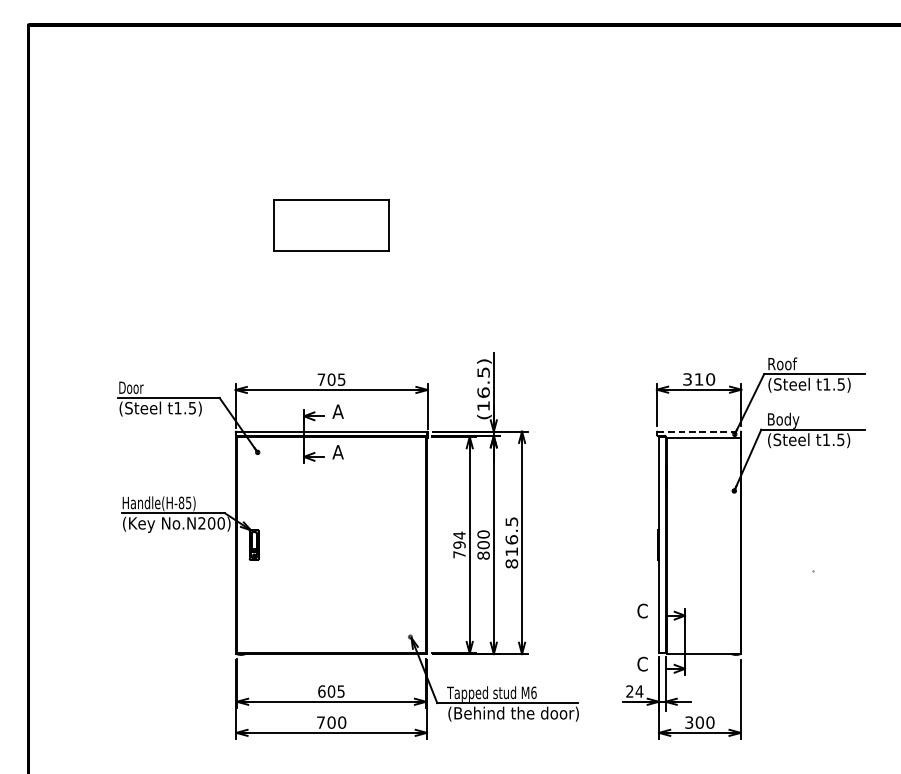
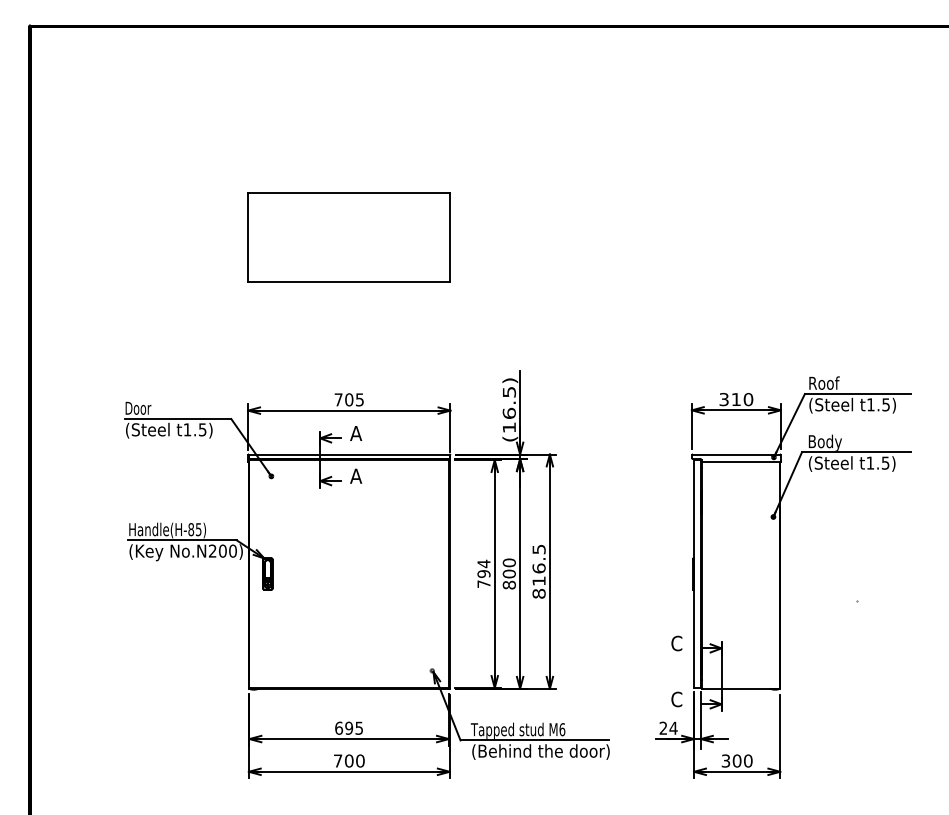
part: (330, 225) -> (348, 237), size x1.67
line: (699, 431) -> (736, 454), dashed -> solid
text: (330, 691) -> (348, 728), 605 -> 695

